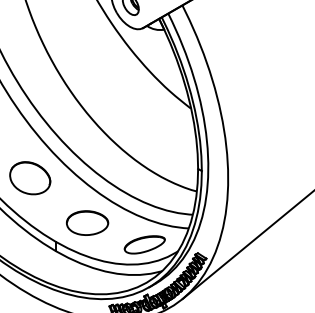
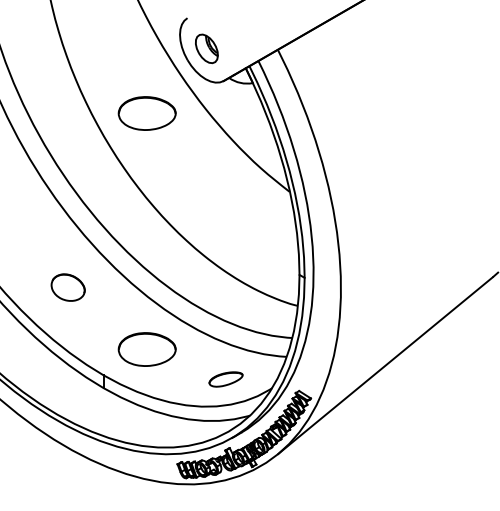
part: (86, 51) -> (146, 113), added
part: (29, 178) -> (67, 287), size x0.6
part: (144, 244) -> (225, 379), size x0.6

